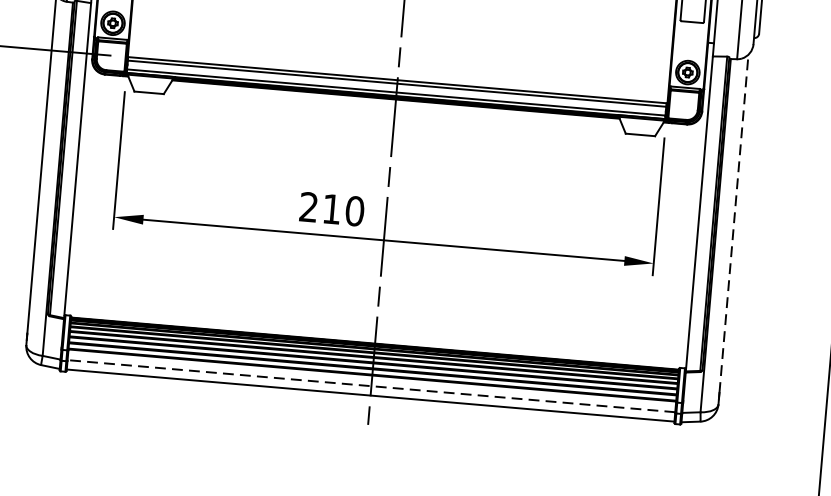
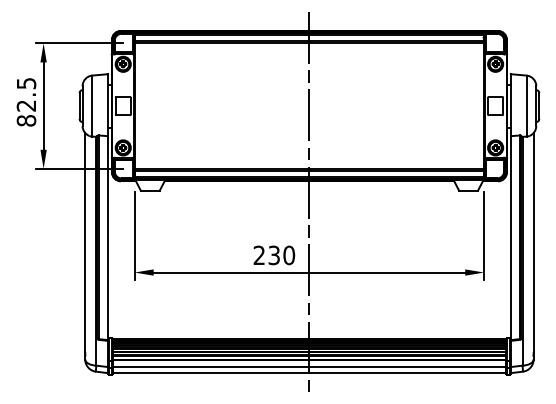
text: (330, 209) -> (273, 255), 210 -> 230
line: (733, 223) -> (533, 242), dashed -> solid
line: (371, 386) -> (309, 367), dashed -> solid

